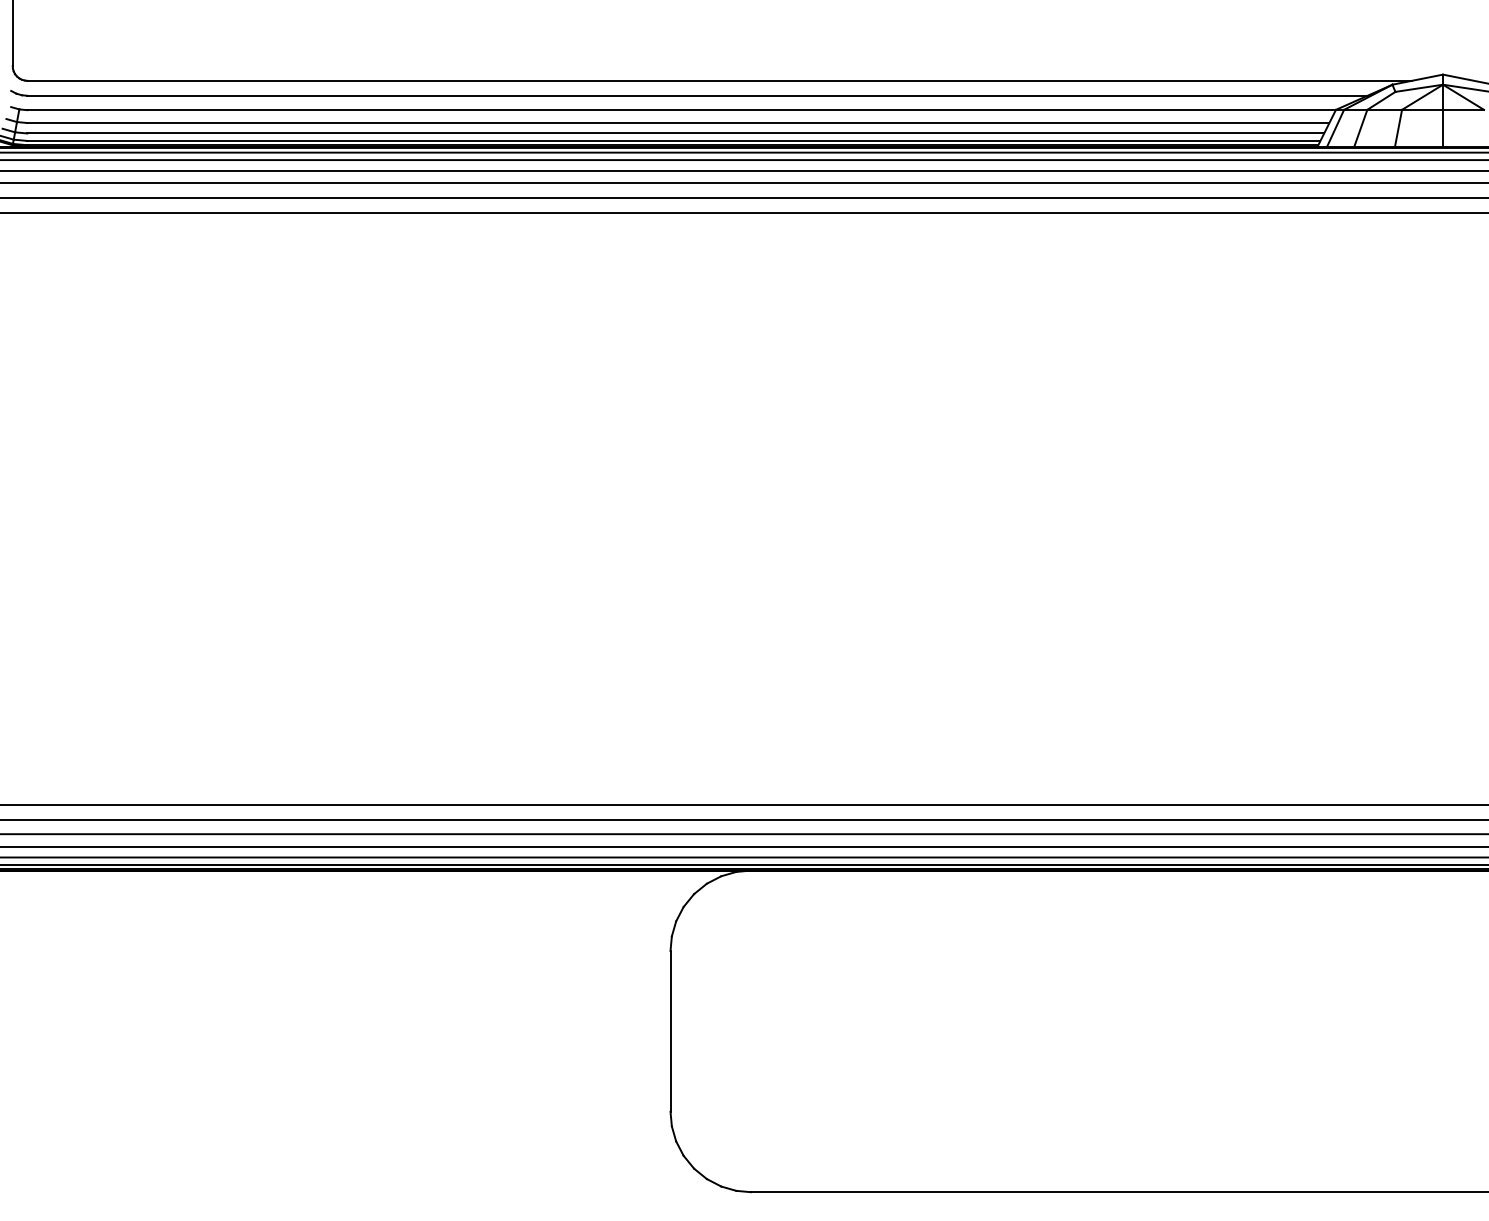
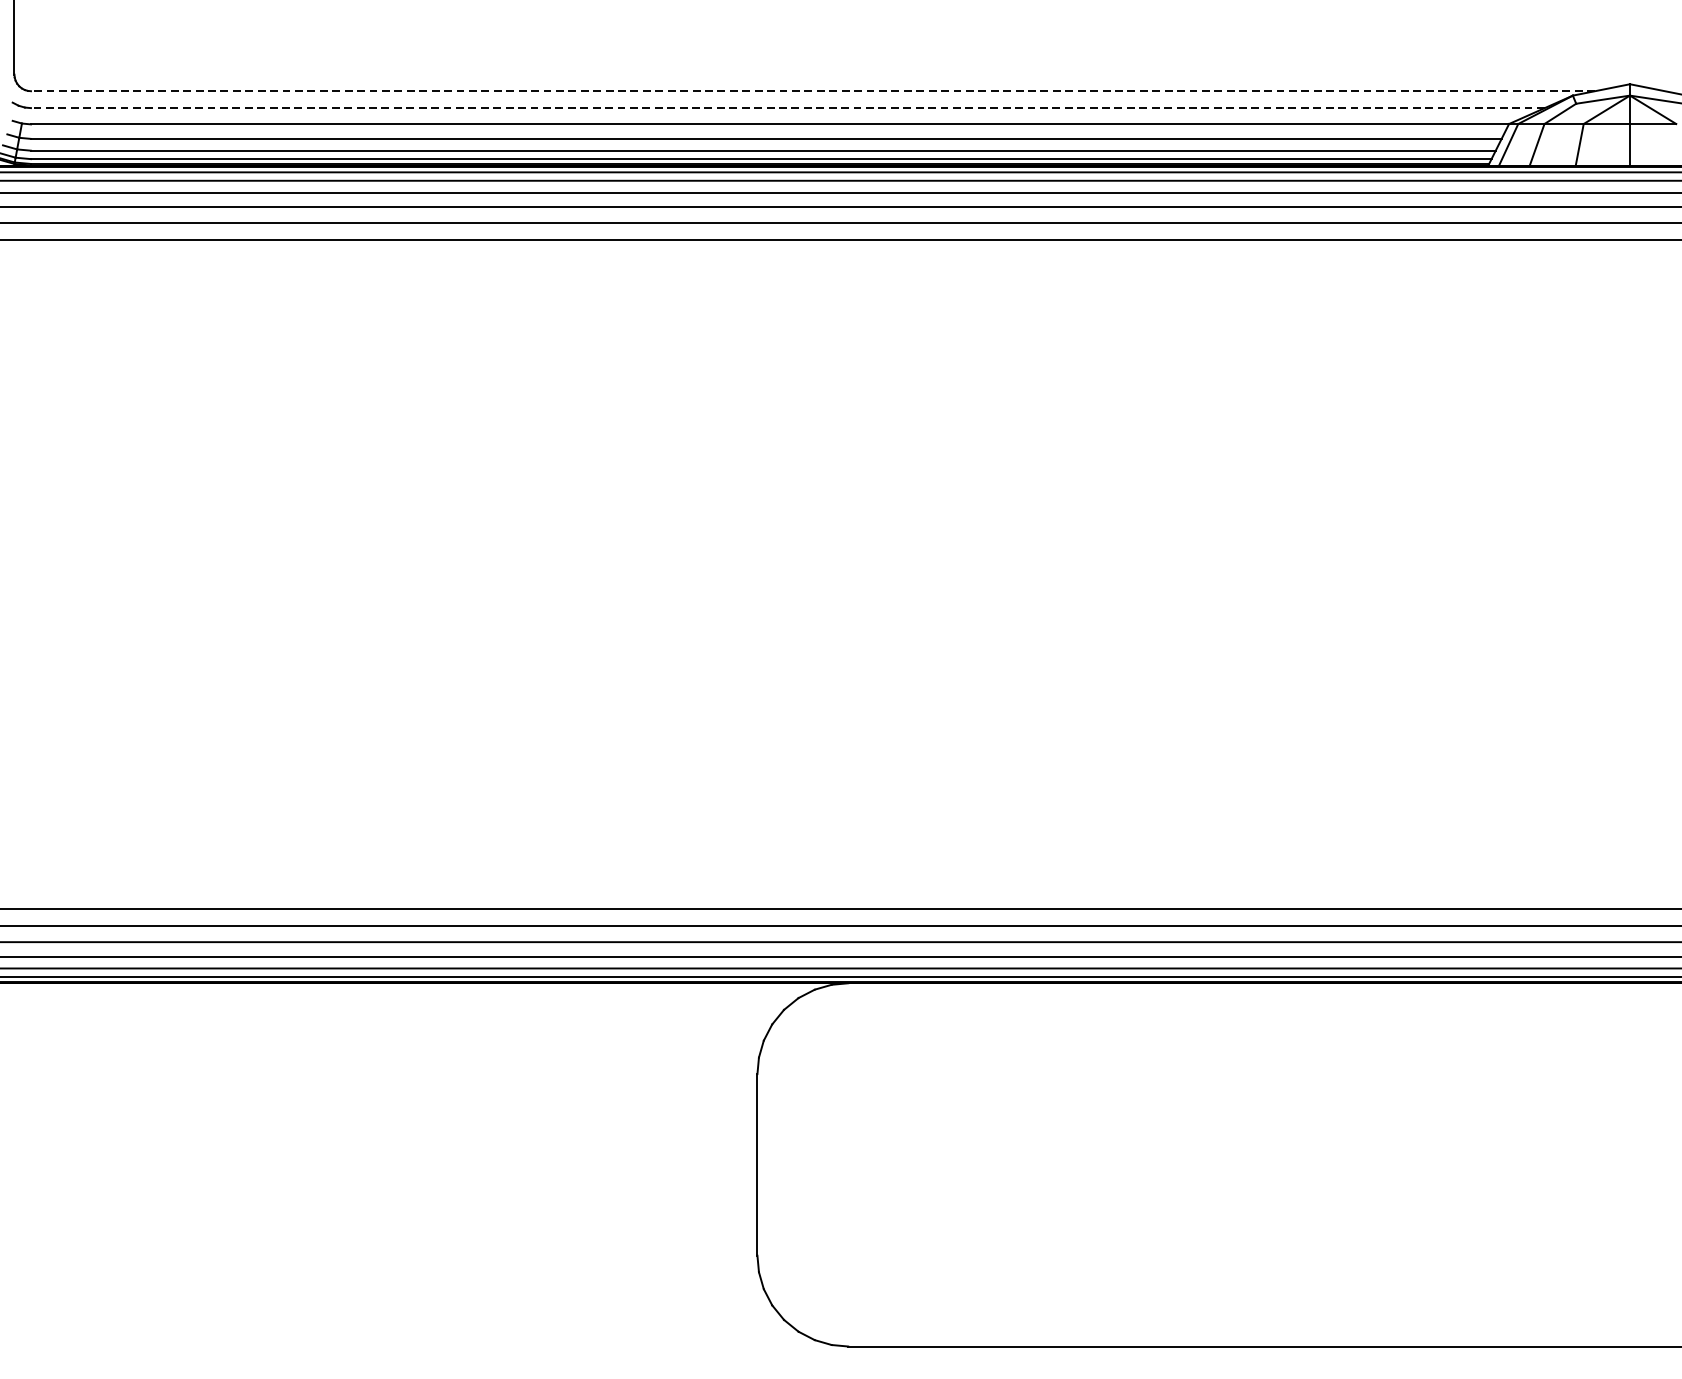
line: (719, 80) -> (812, 90), solid -> dashed
line: (697, 95) -> (787, 107), solid -> dashed

